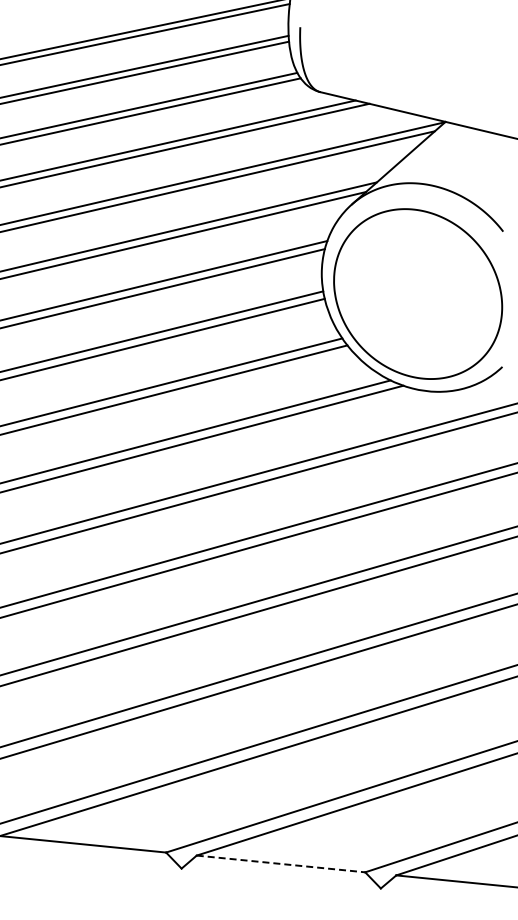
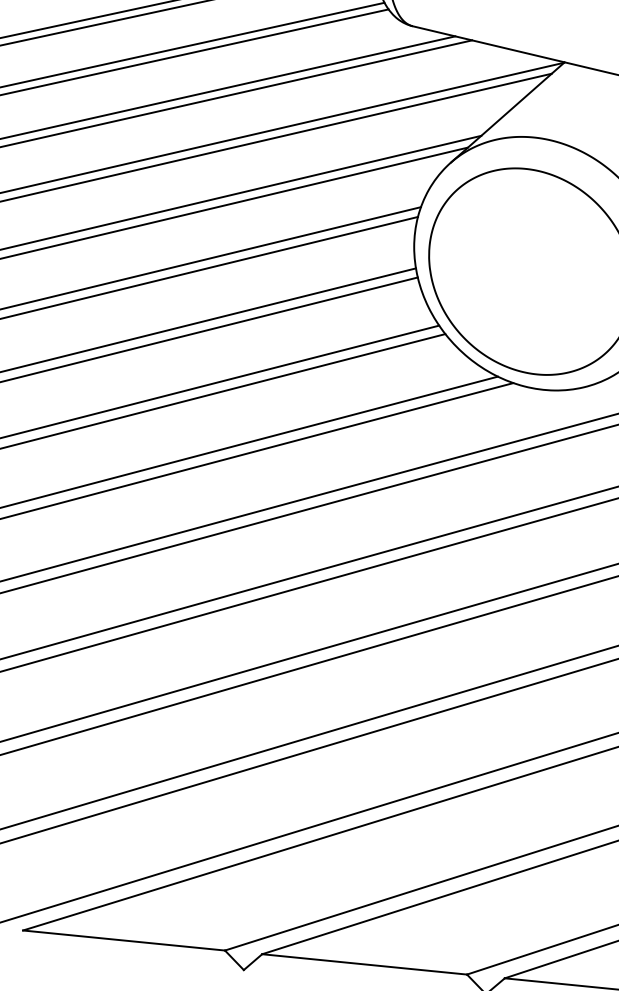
line: (281, 863) -> (365, 963), dashed -> solid

